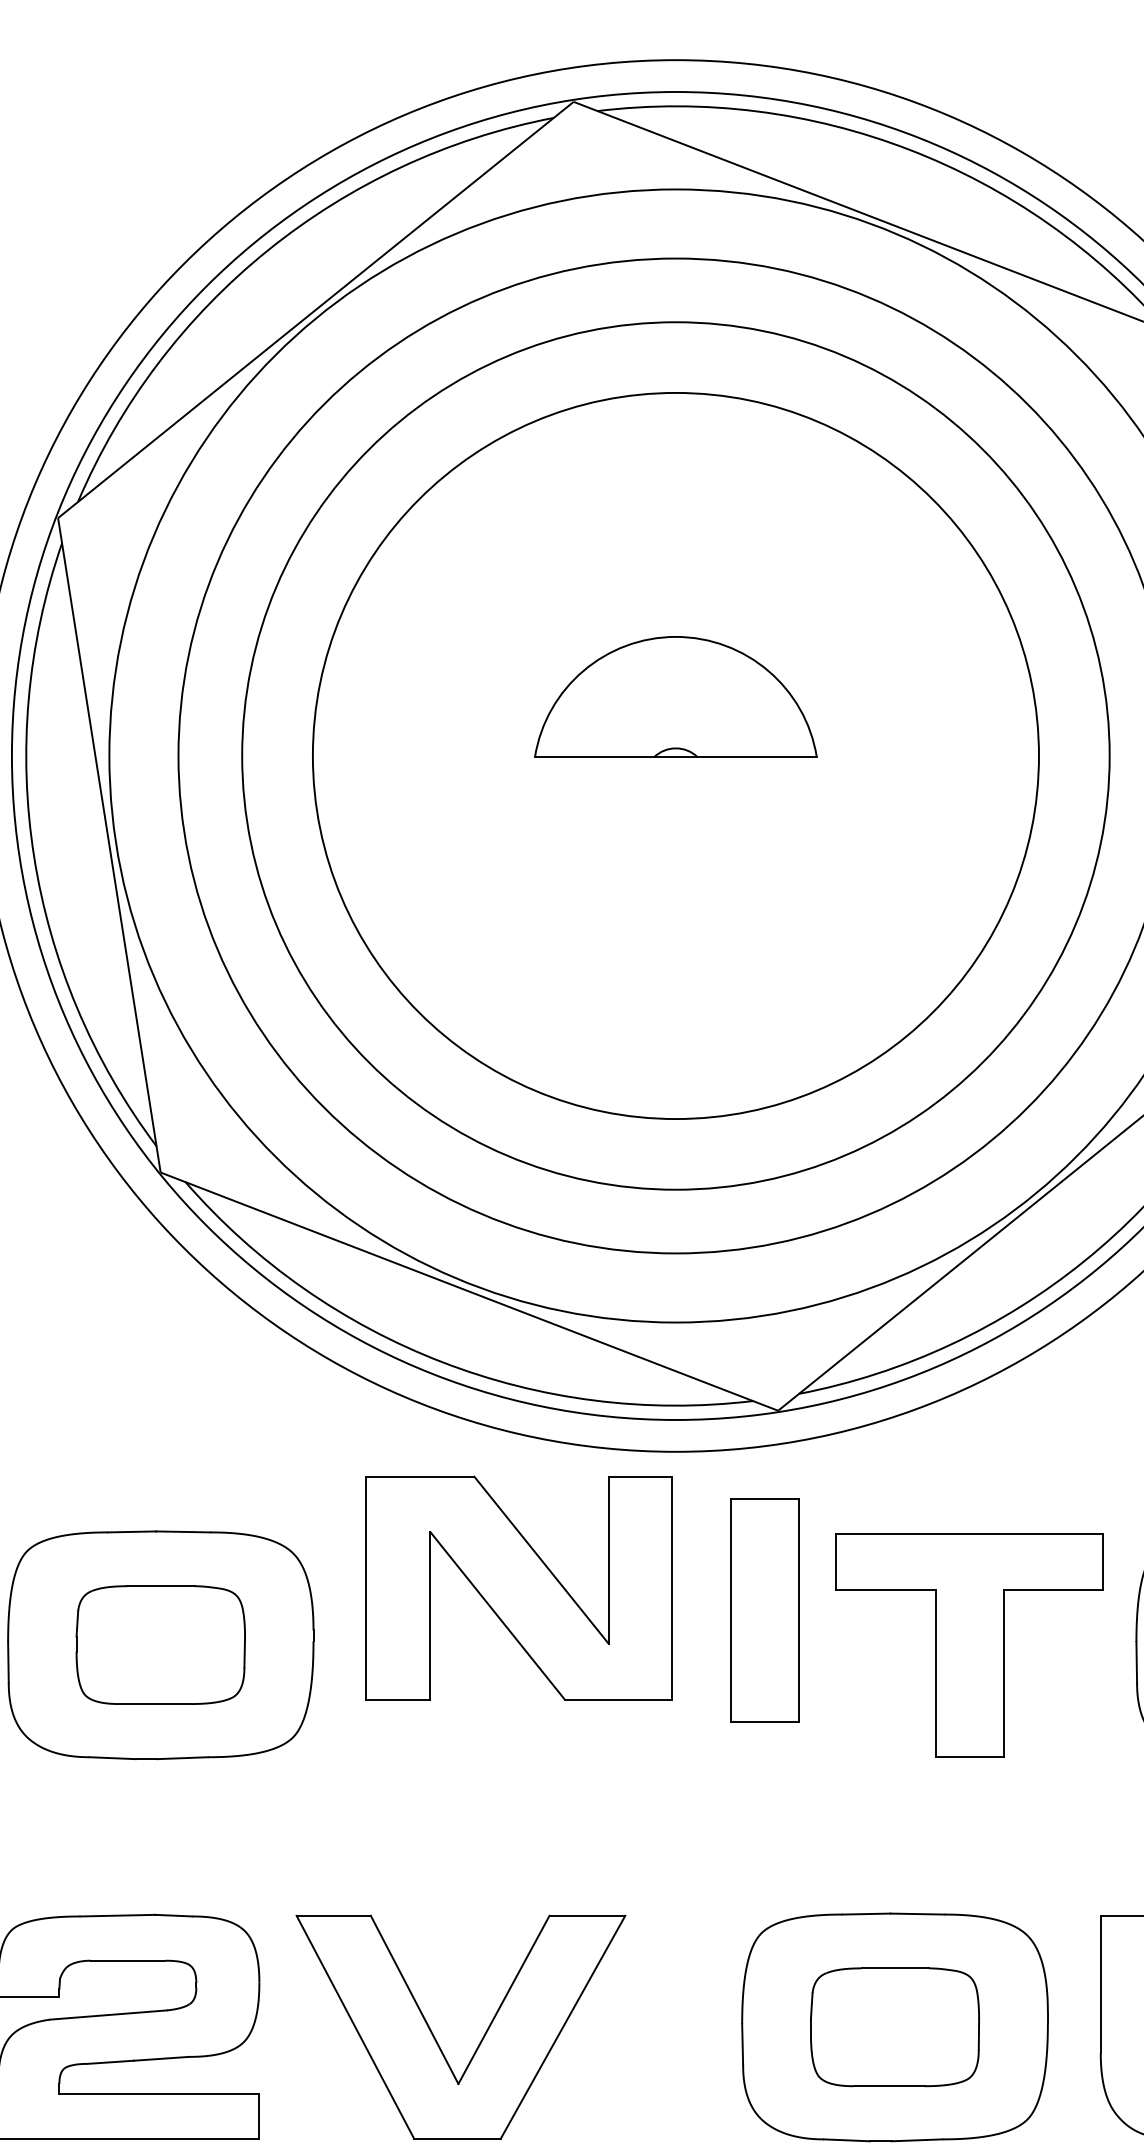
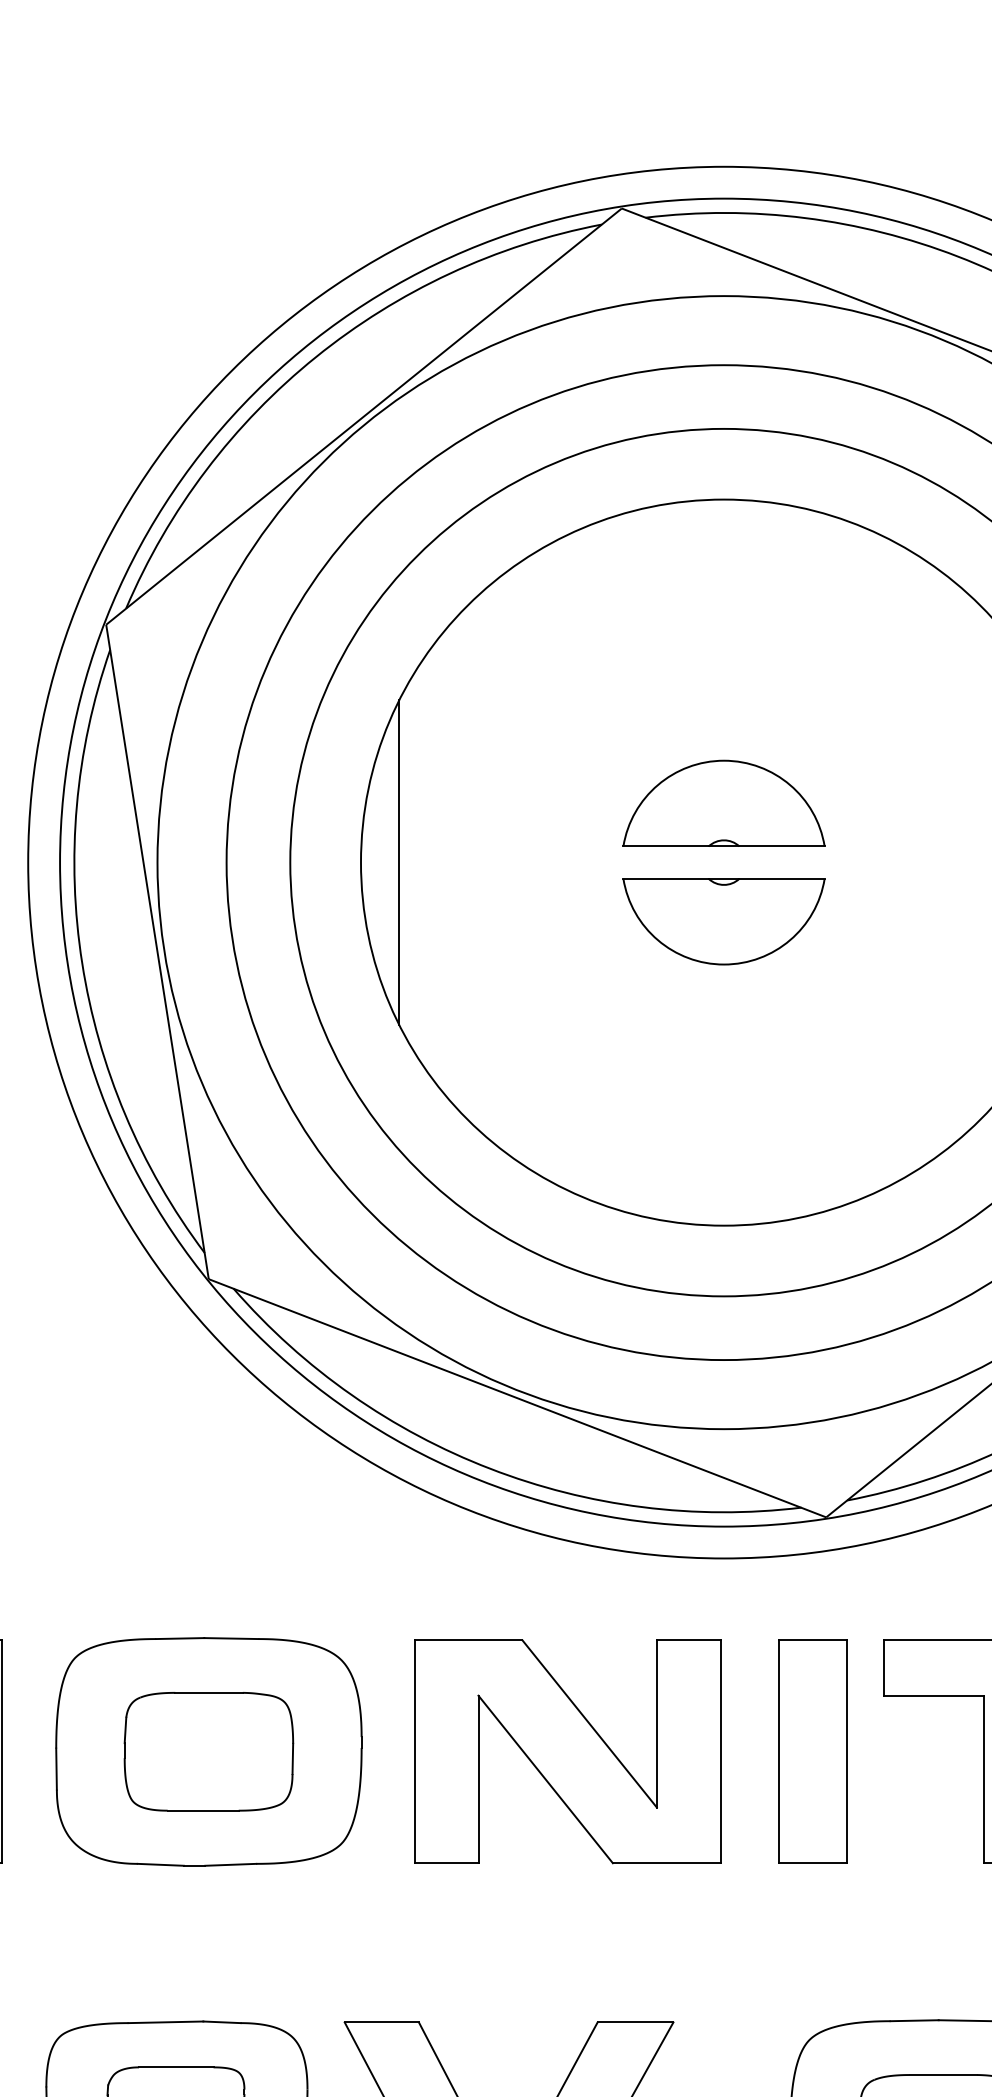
part: (675, 696) -> (723, 803), size x0.71
line: (351, 755) -> (399, 862), added
part: (675, 814) -> (723, 921), added
part: (518, 1587) -> (566, 1751), moved
part: (764, 1610) -> (812, 1752), moved

